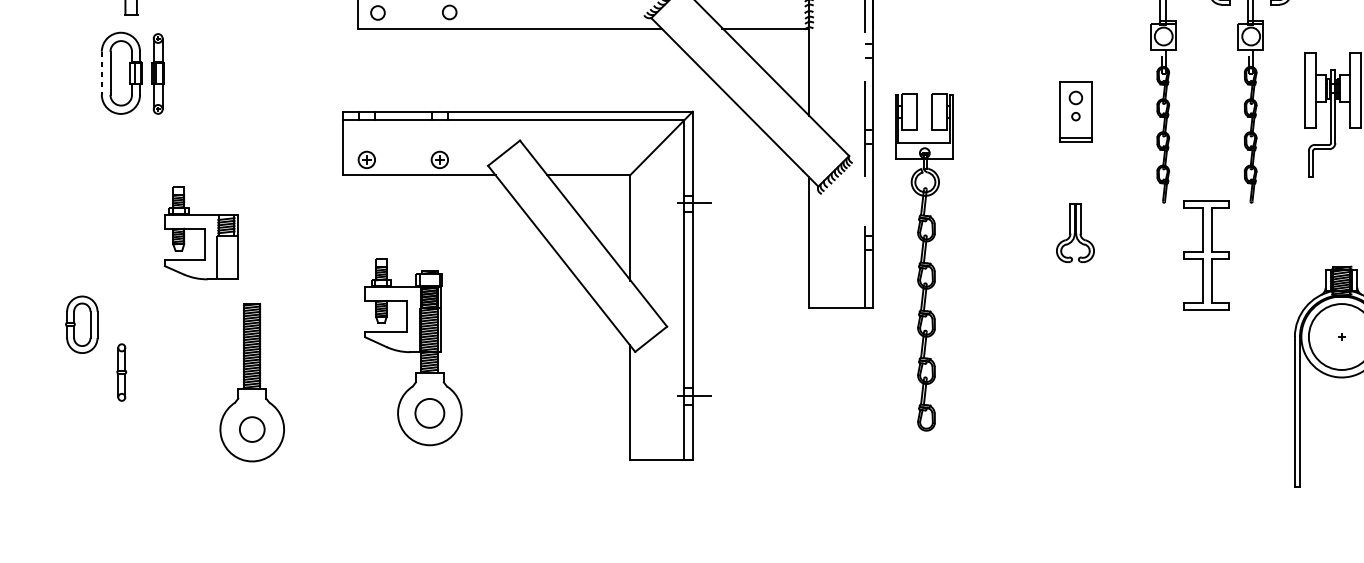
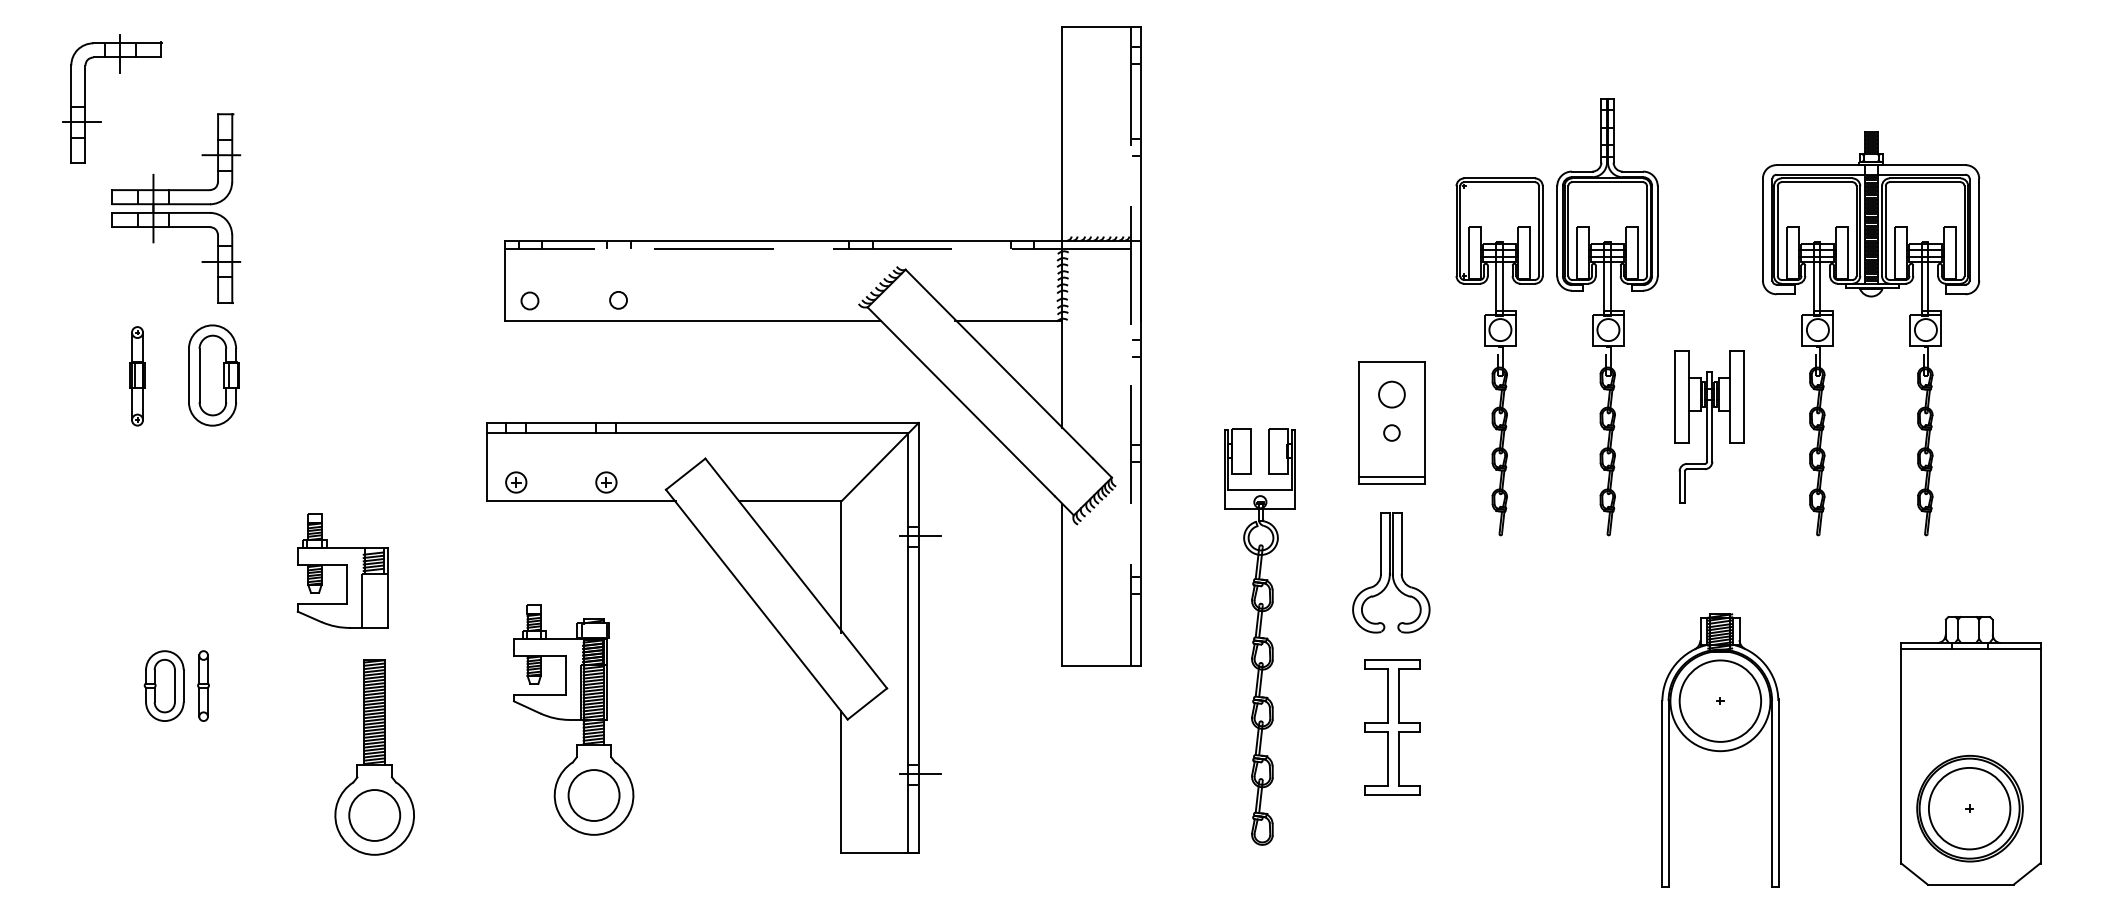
line: (102, 73) -> (189, 375), dashed -> solid
part: (158, 74) -> (137, 376), moved
part: (1075, 111) -> (1391, 422), size x1.67
part: (201, 232) -> (342, 570), moved
part: (1075, 232) -> (1391, 572), size x1.67
part: (1206, 255) -> (1392, 727), moved
part: (924, 261) -> (1259, 636), moved
part: (121, 372) -> (203, 685), moved
circle: (429, 413) -> (593, 795), size x1.43
circle: (252, 429) -> (374, 815), size x1.67

